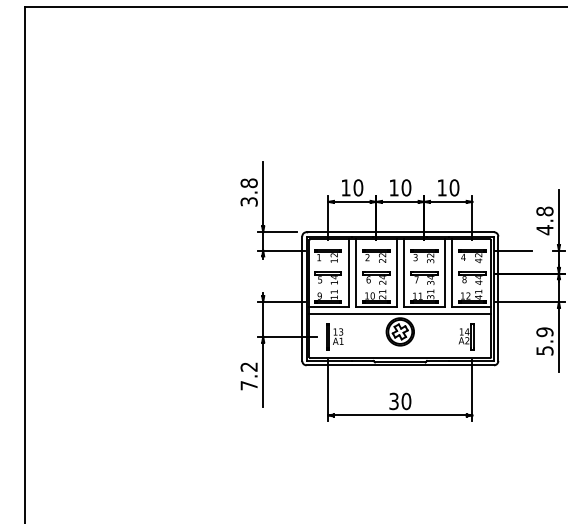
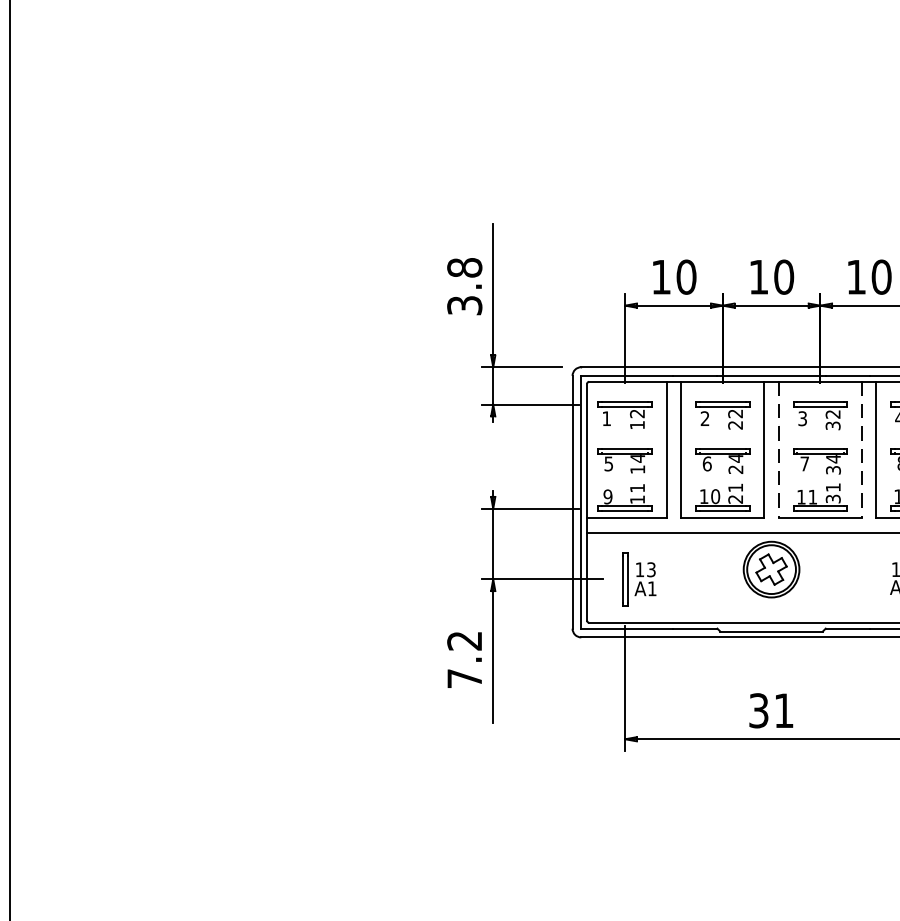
line: (403, 273) -> (778, 450), solid -> dashed
line: (444, 273) -> (861, 450), solid -> dashed
text: (406, 401) -> (784, 710), 30 -> 31

